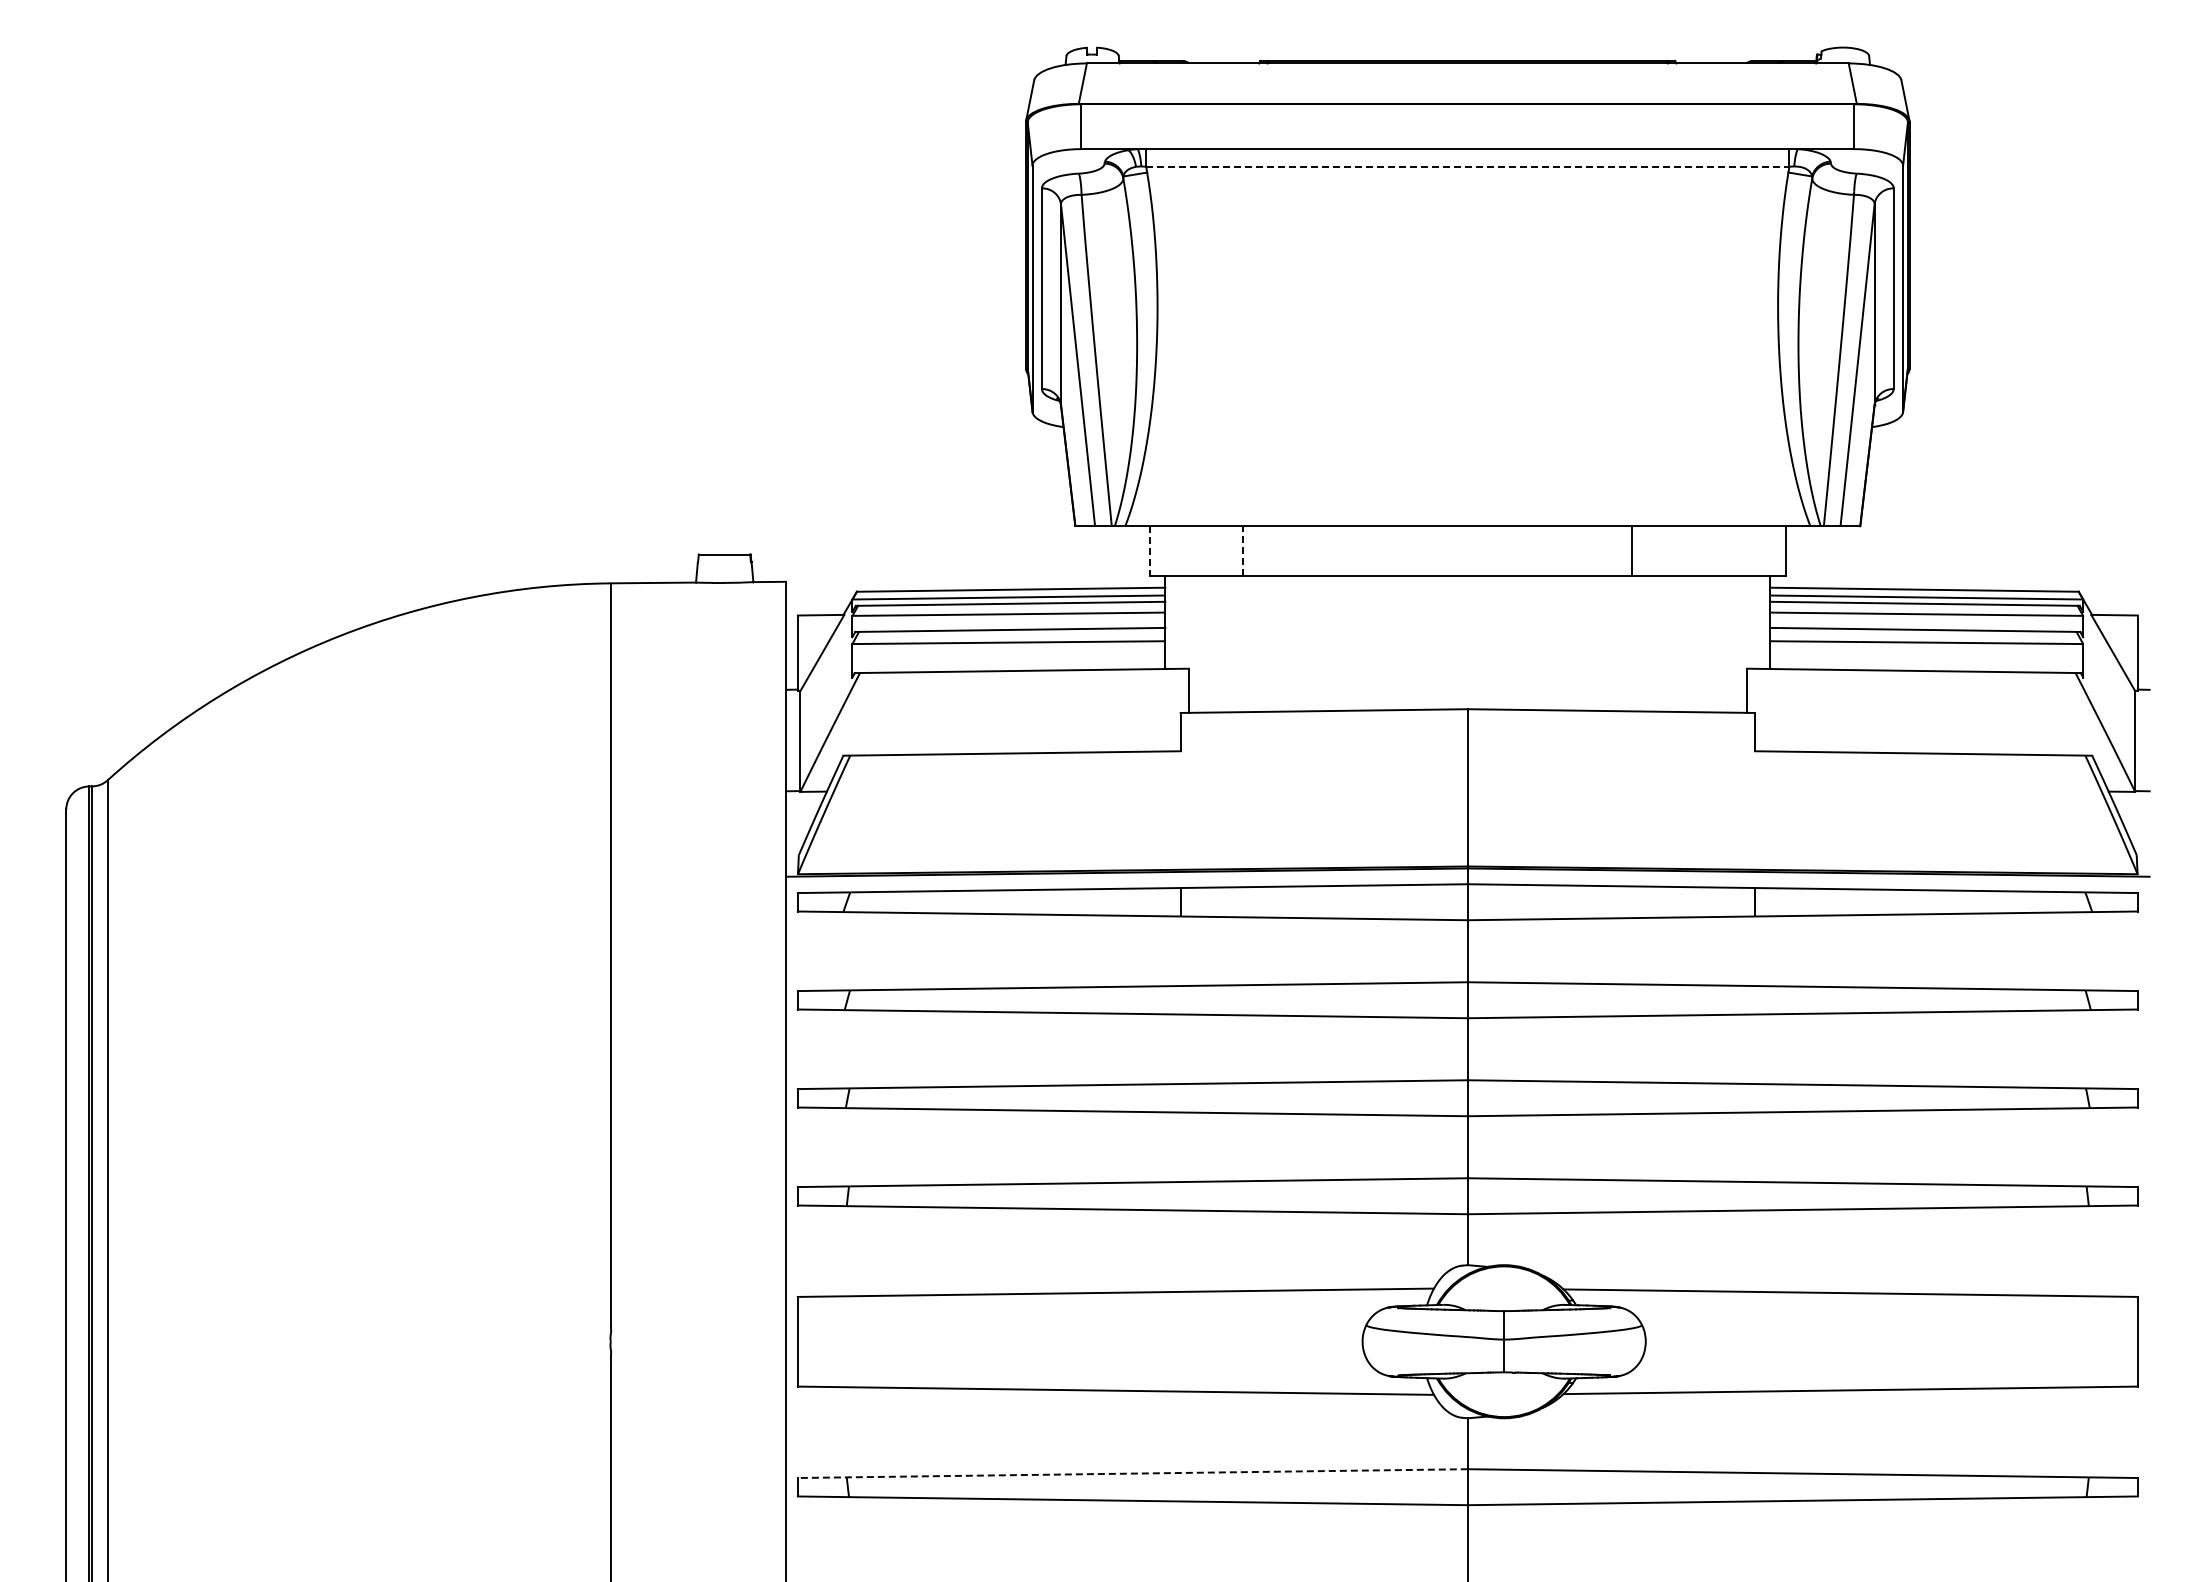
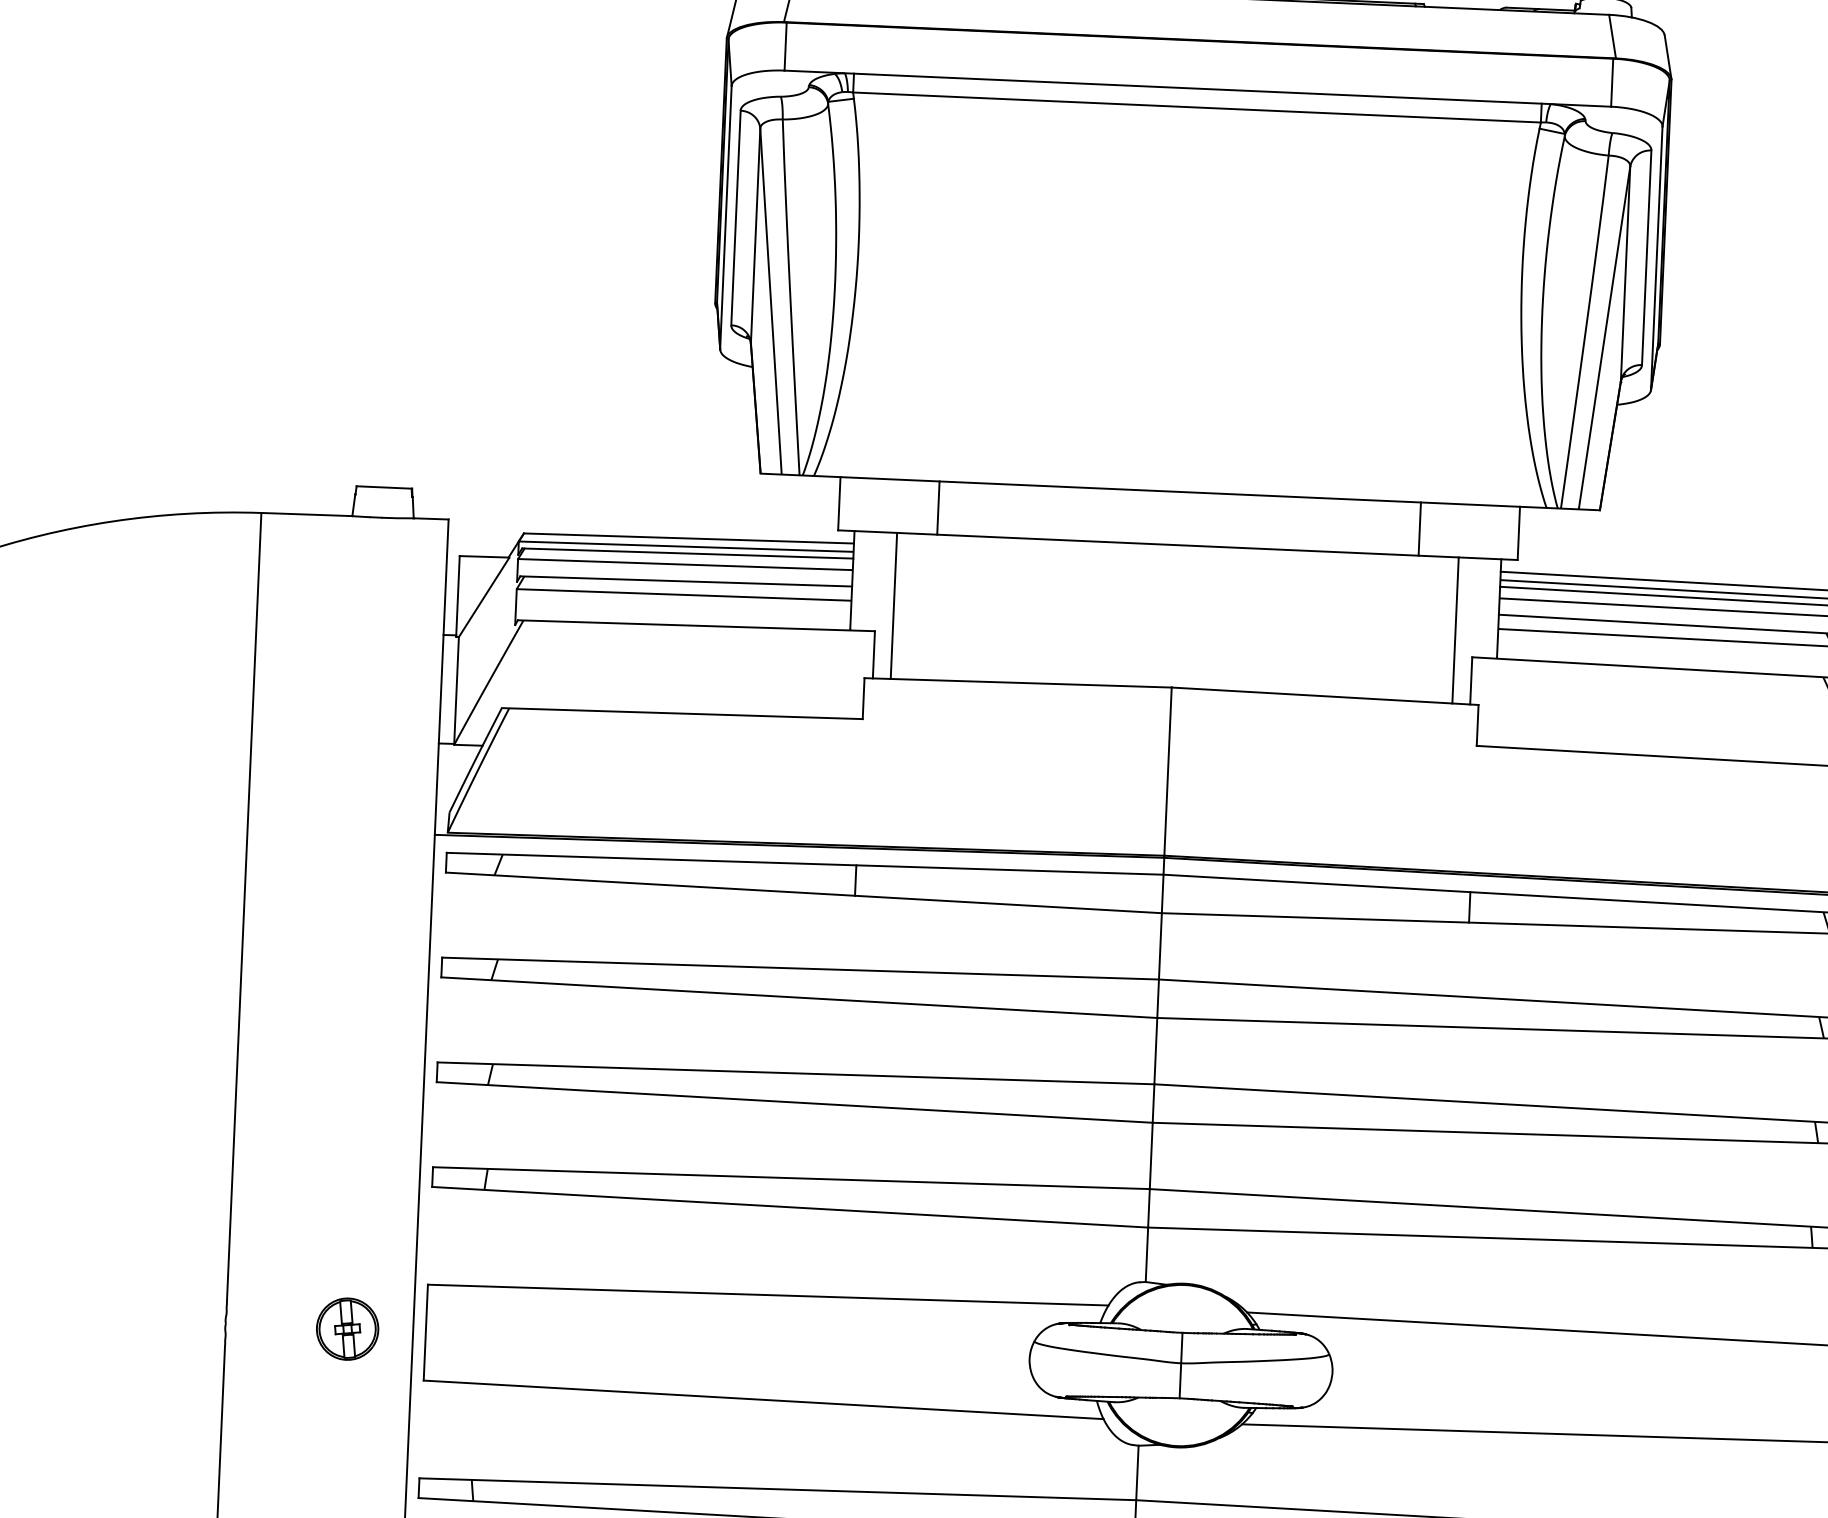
line: (1467, 166) -> (1196, 107), dashed -> solid
line: (1150, 551) -> (839, 504), dashed -> solid
line: (1242, 551) -> (938, 508), dashed -> solid
line: (1631, 551) -> (1419, 529), moved
line: (1205, 644) -> (894, 606), added
line: (1730, 644) -> (1455, 630), added
part: (724, 1341) -> (347, 1328), added
line: (1132, 1473) -> (777, 1489), dashed -> solid

